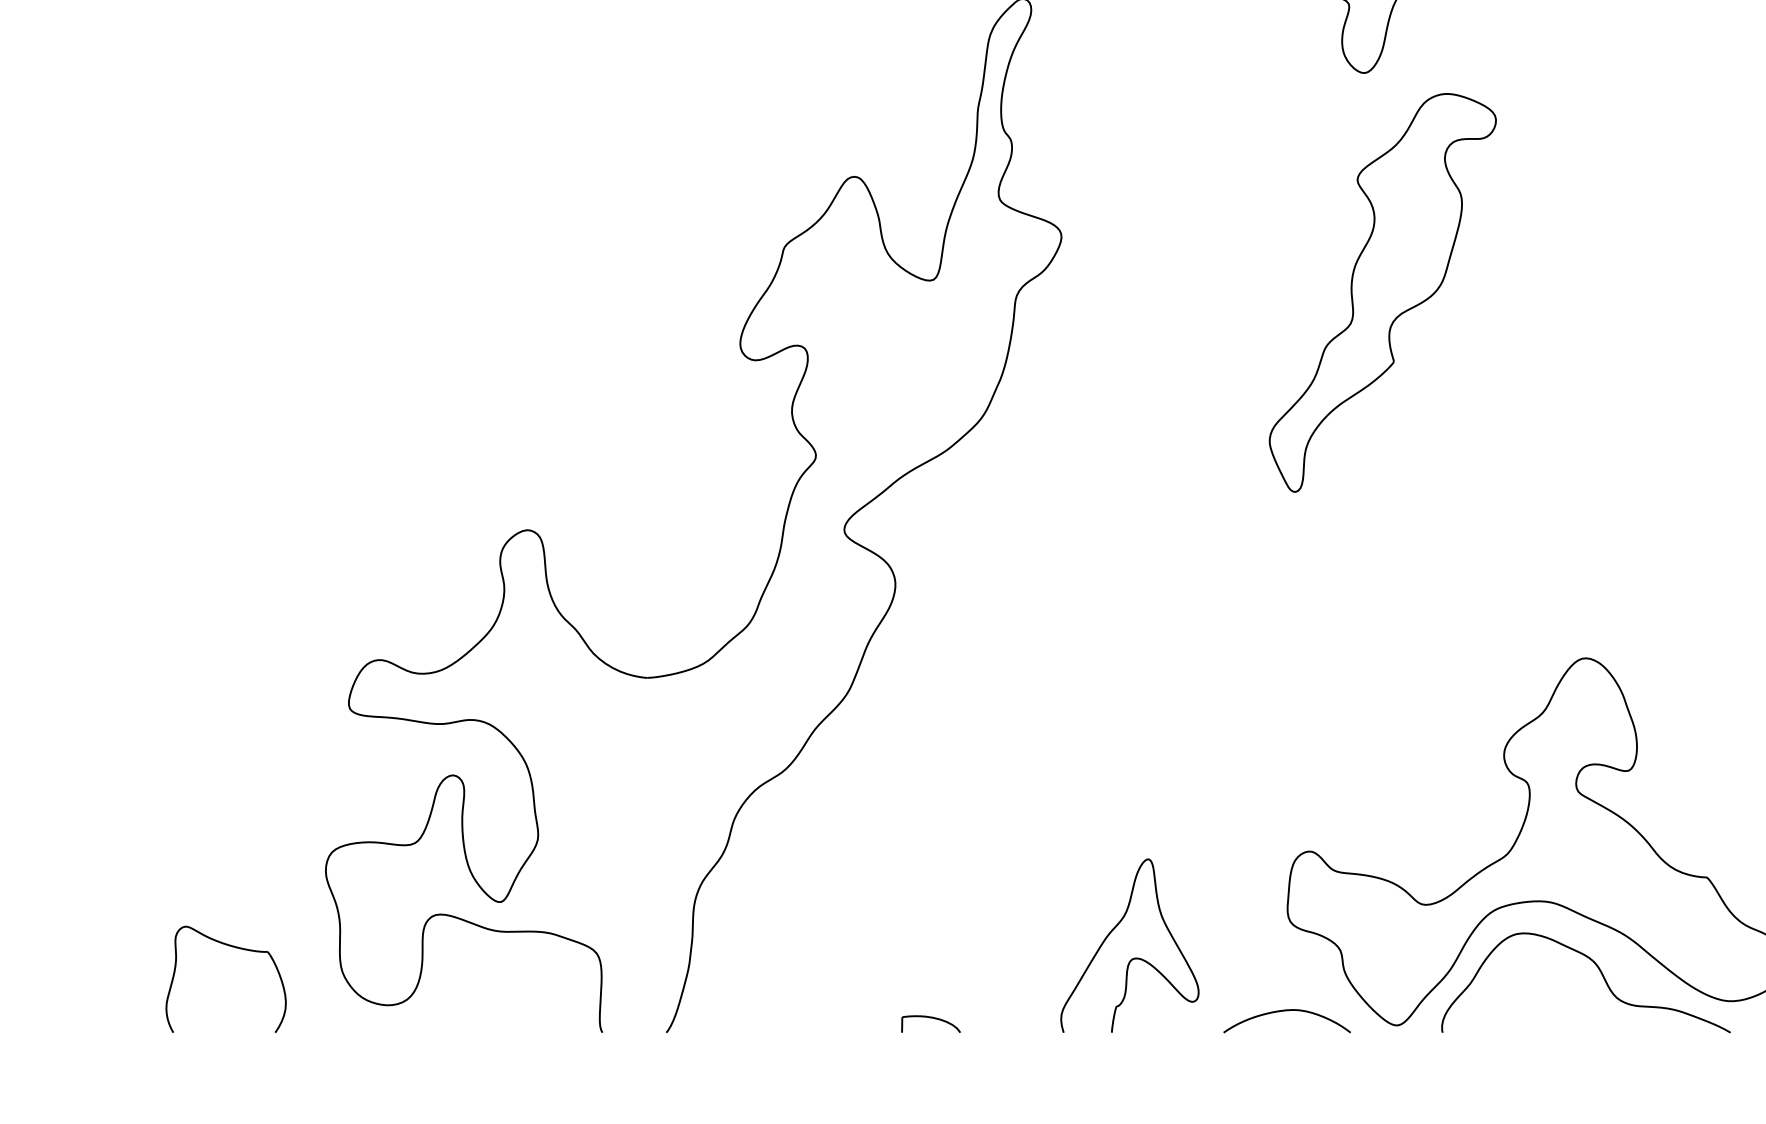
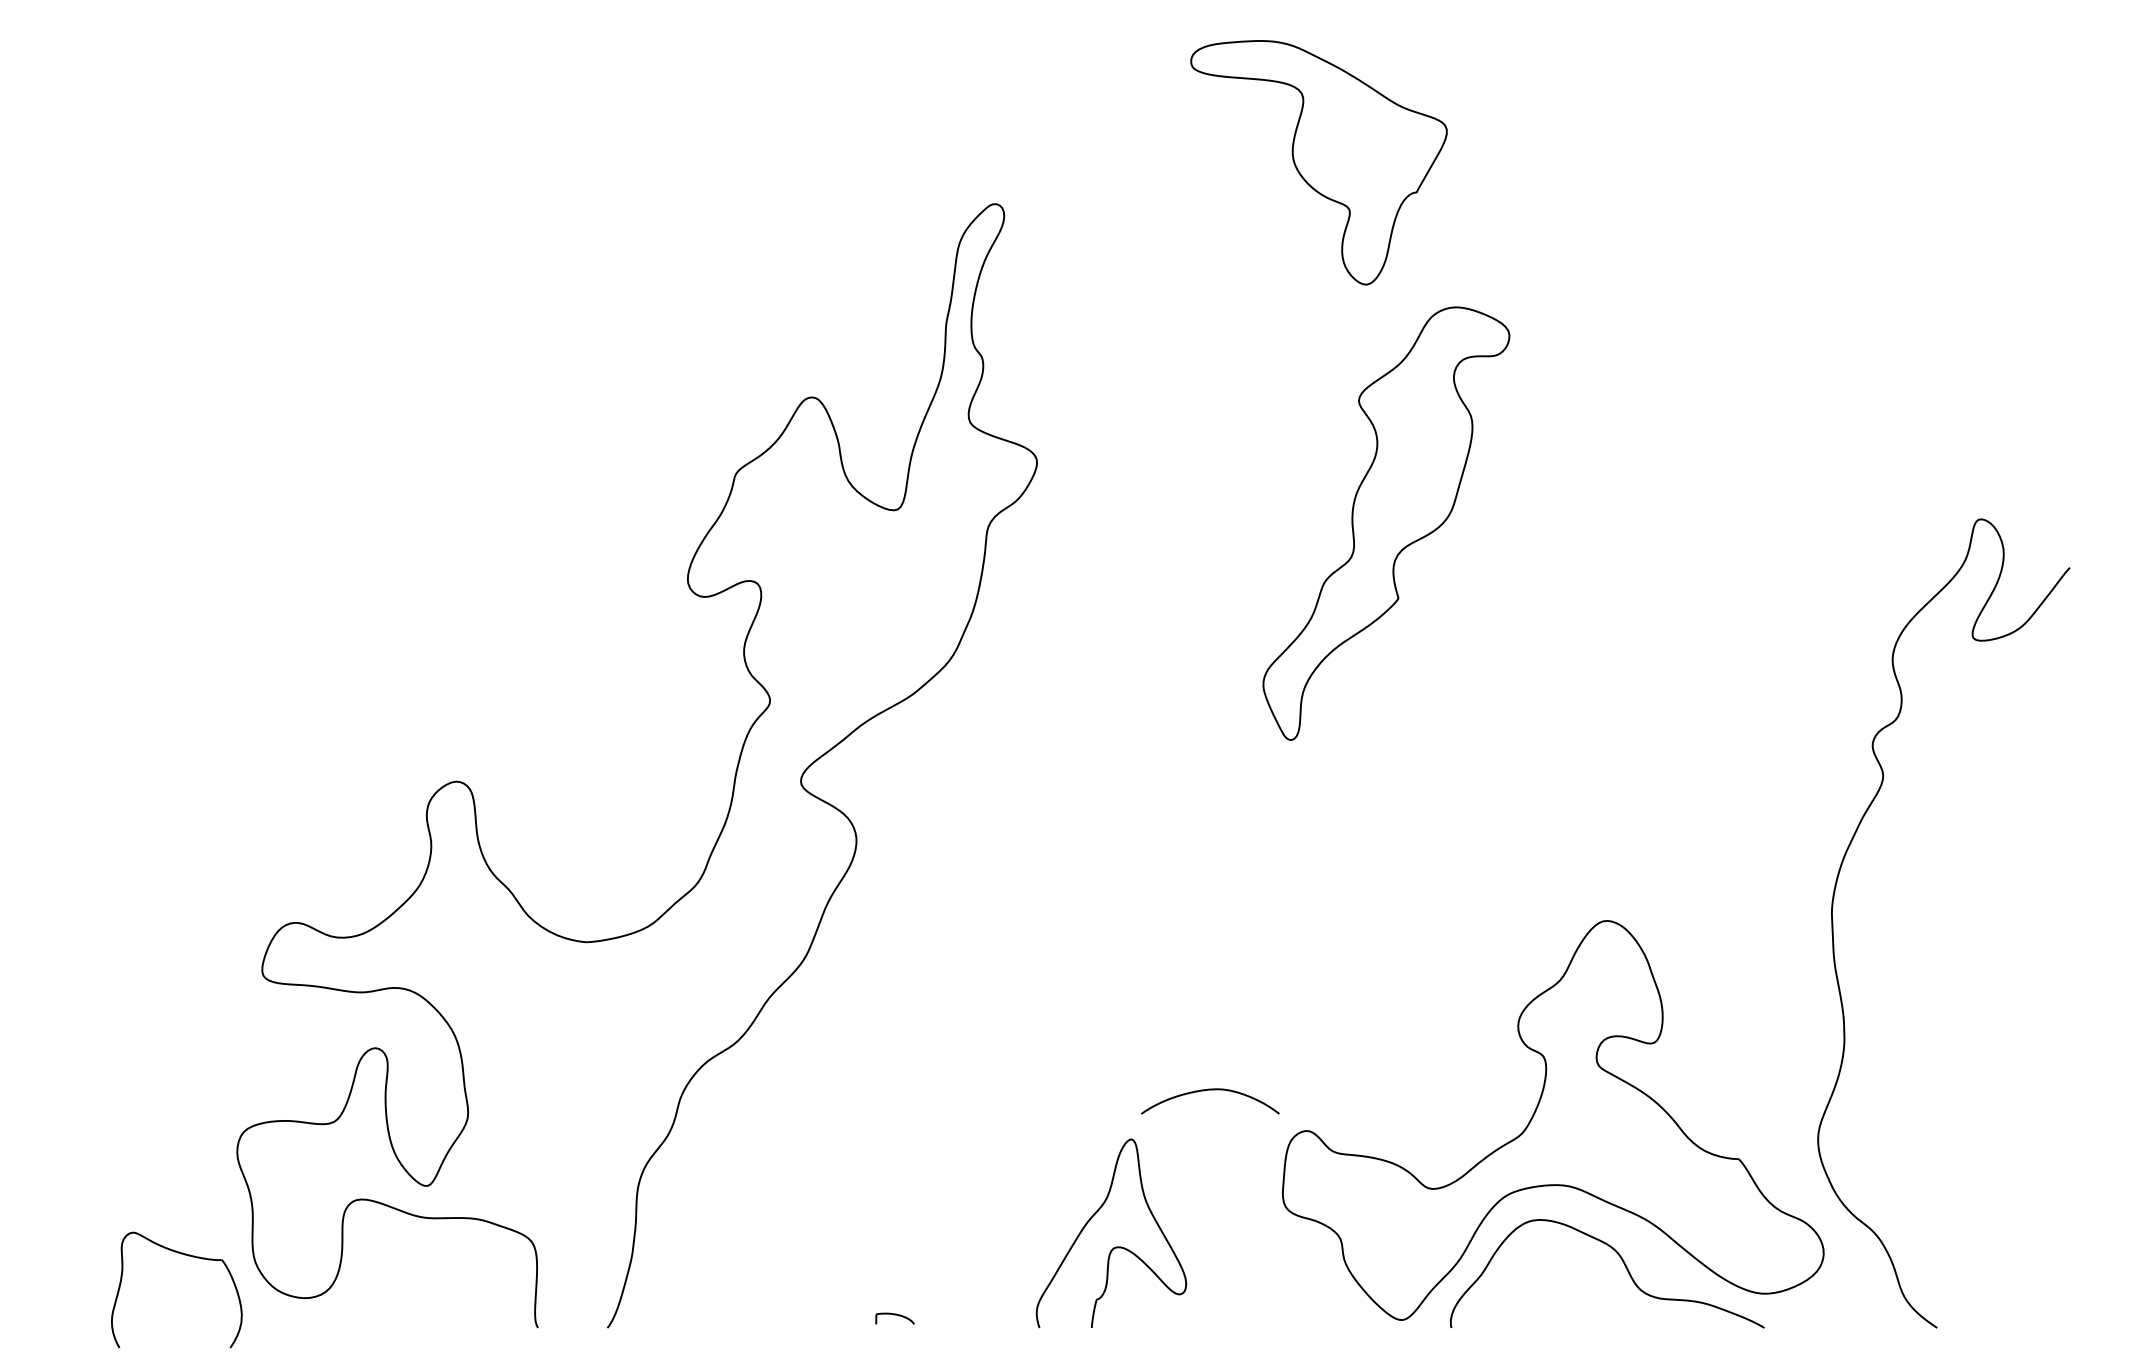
part: (233, 947) -> (184, 1255), moved
curve: (1287, 1011) -> (1210, 1090), moved
part: (930, 1024) -> (894, 1318), size x0.6

